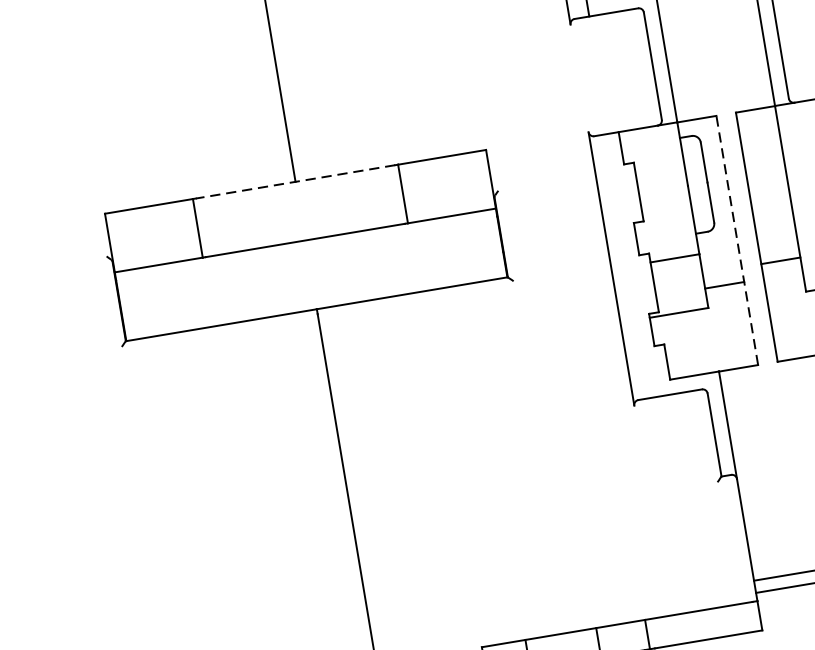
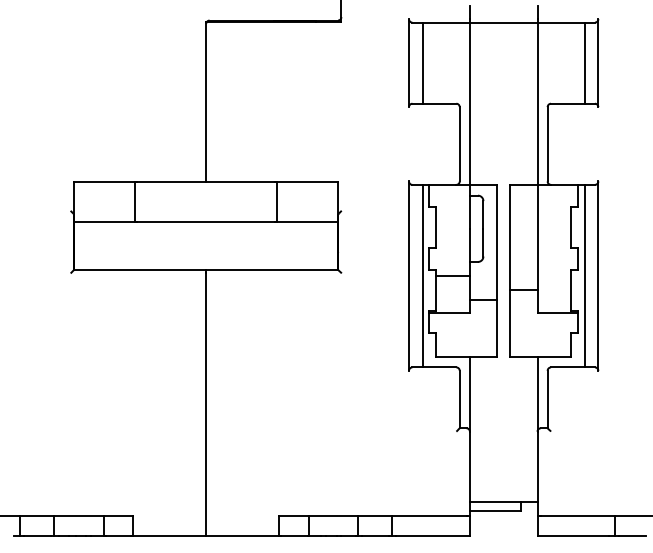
line: (295, 181) -> (206, 181), dashed -> solid
line: (736, 239) -> (496, 270), dashed -> solid
line: (630, 264) -> (422, 275), added

